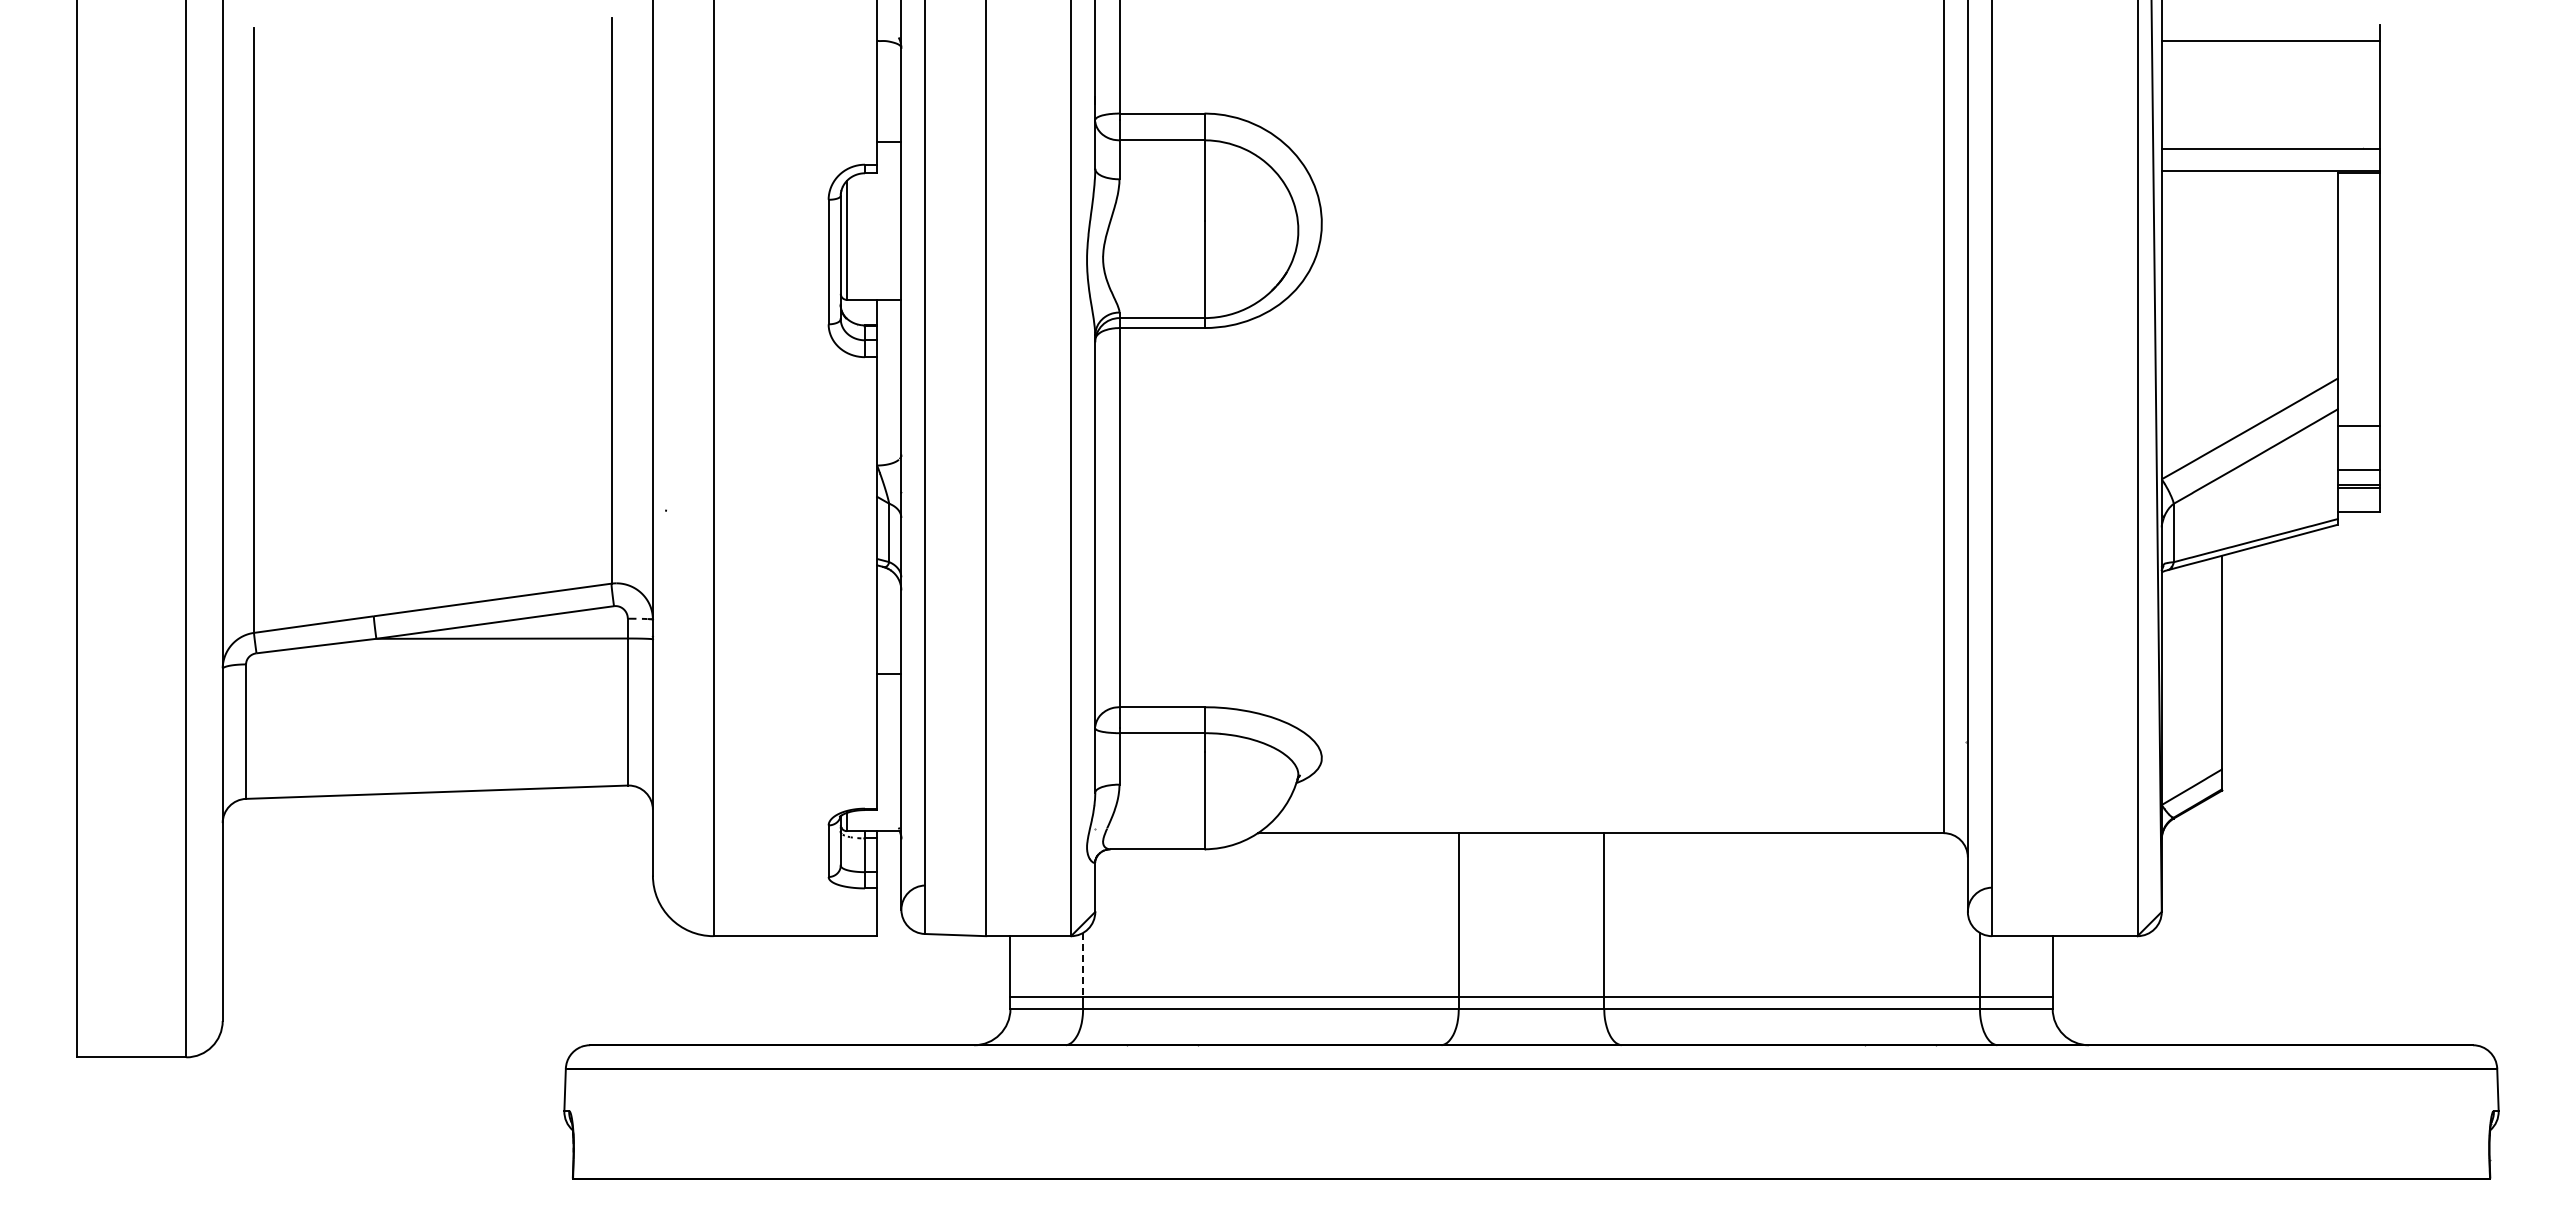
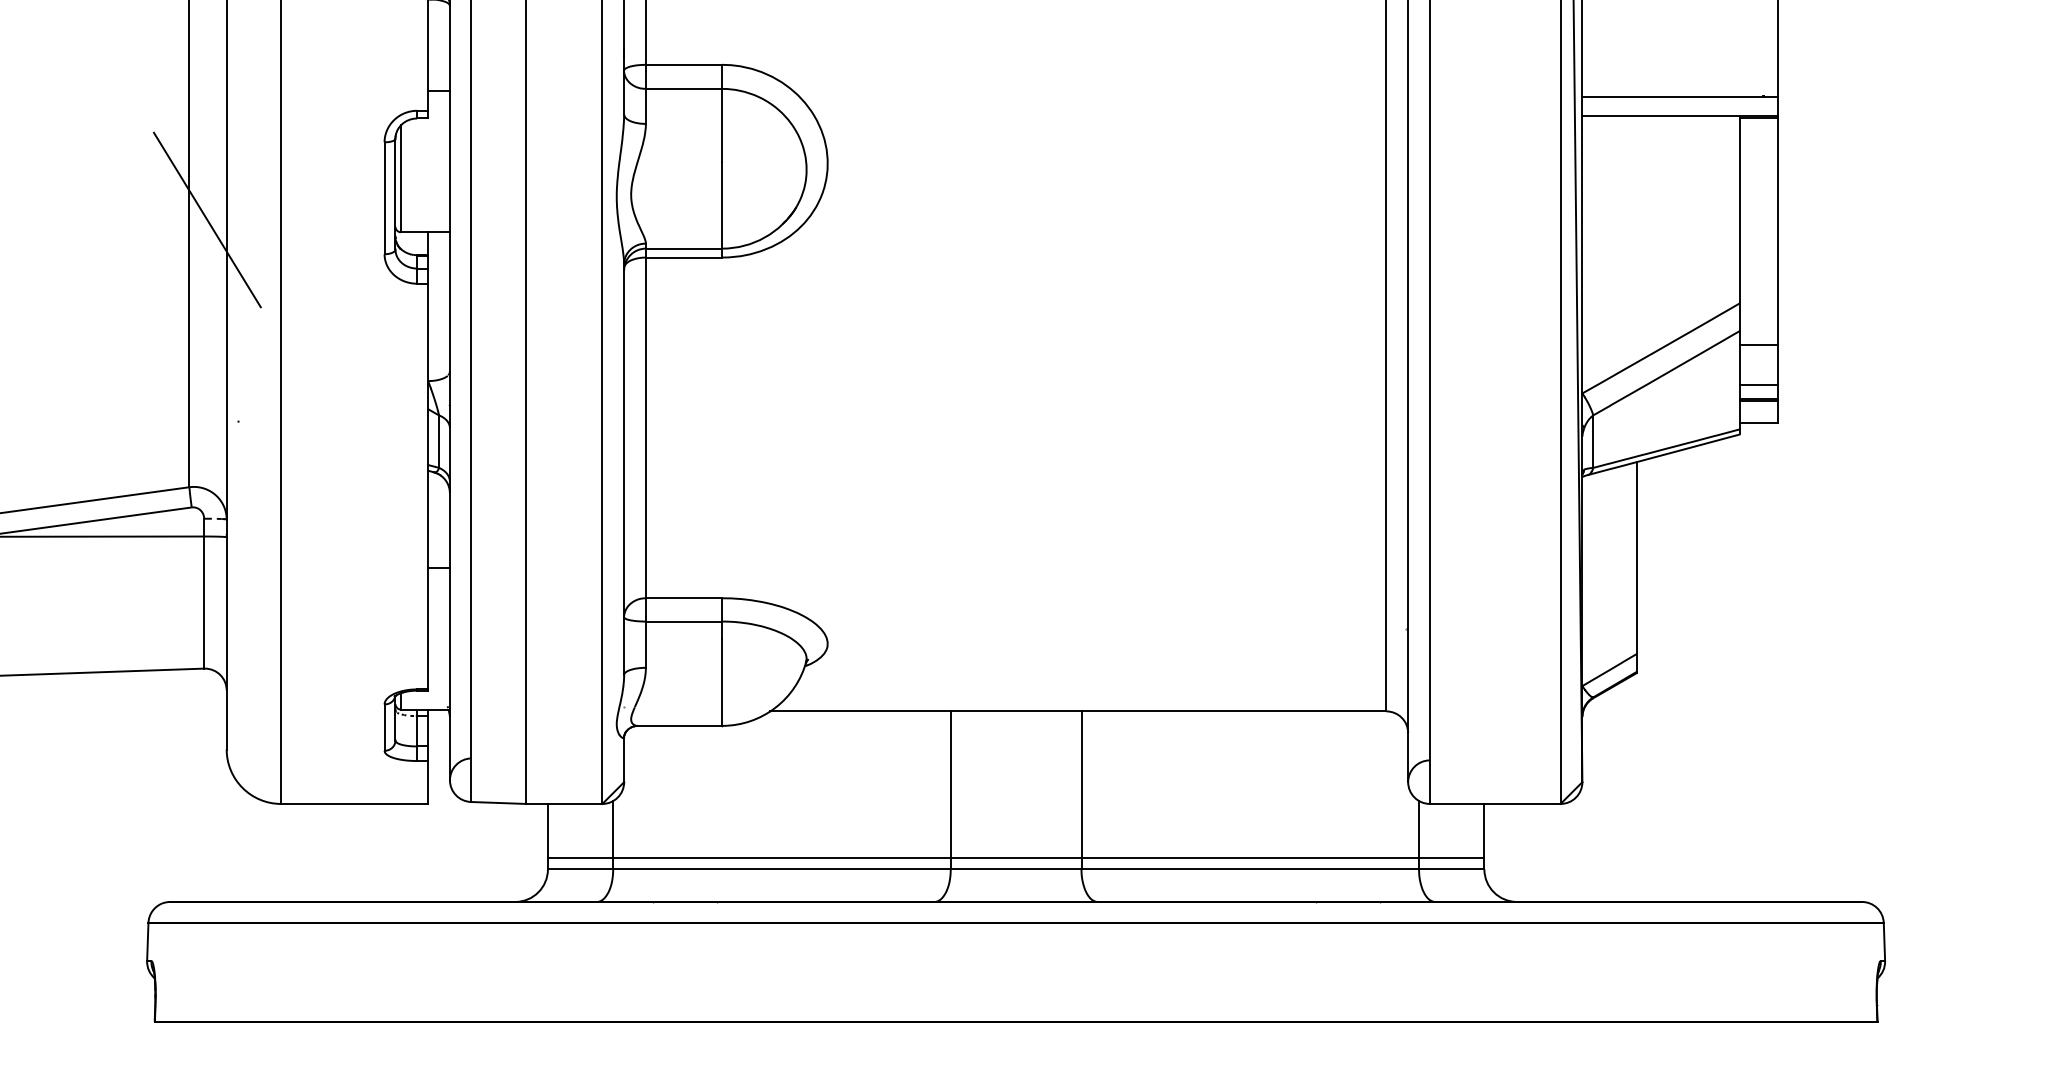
line: (631, 286) -> (207, 220), added
line: (1083, 964) -> (613, 829), dashed -> solid

